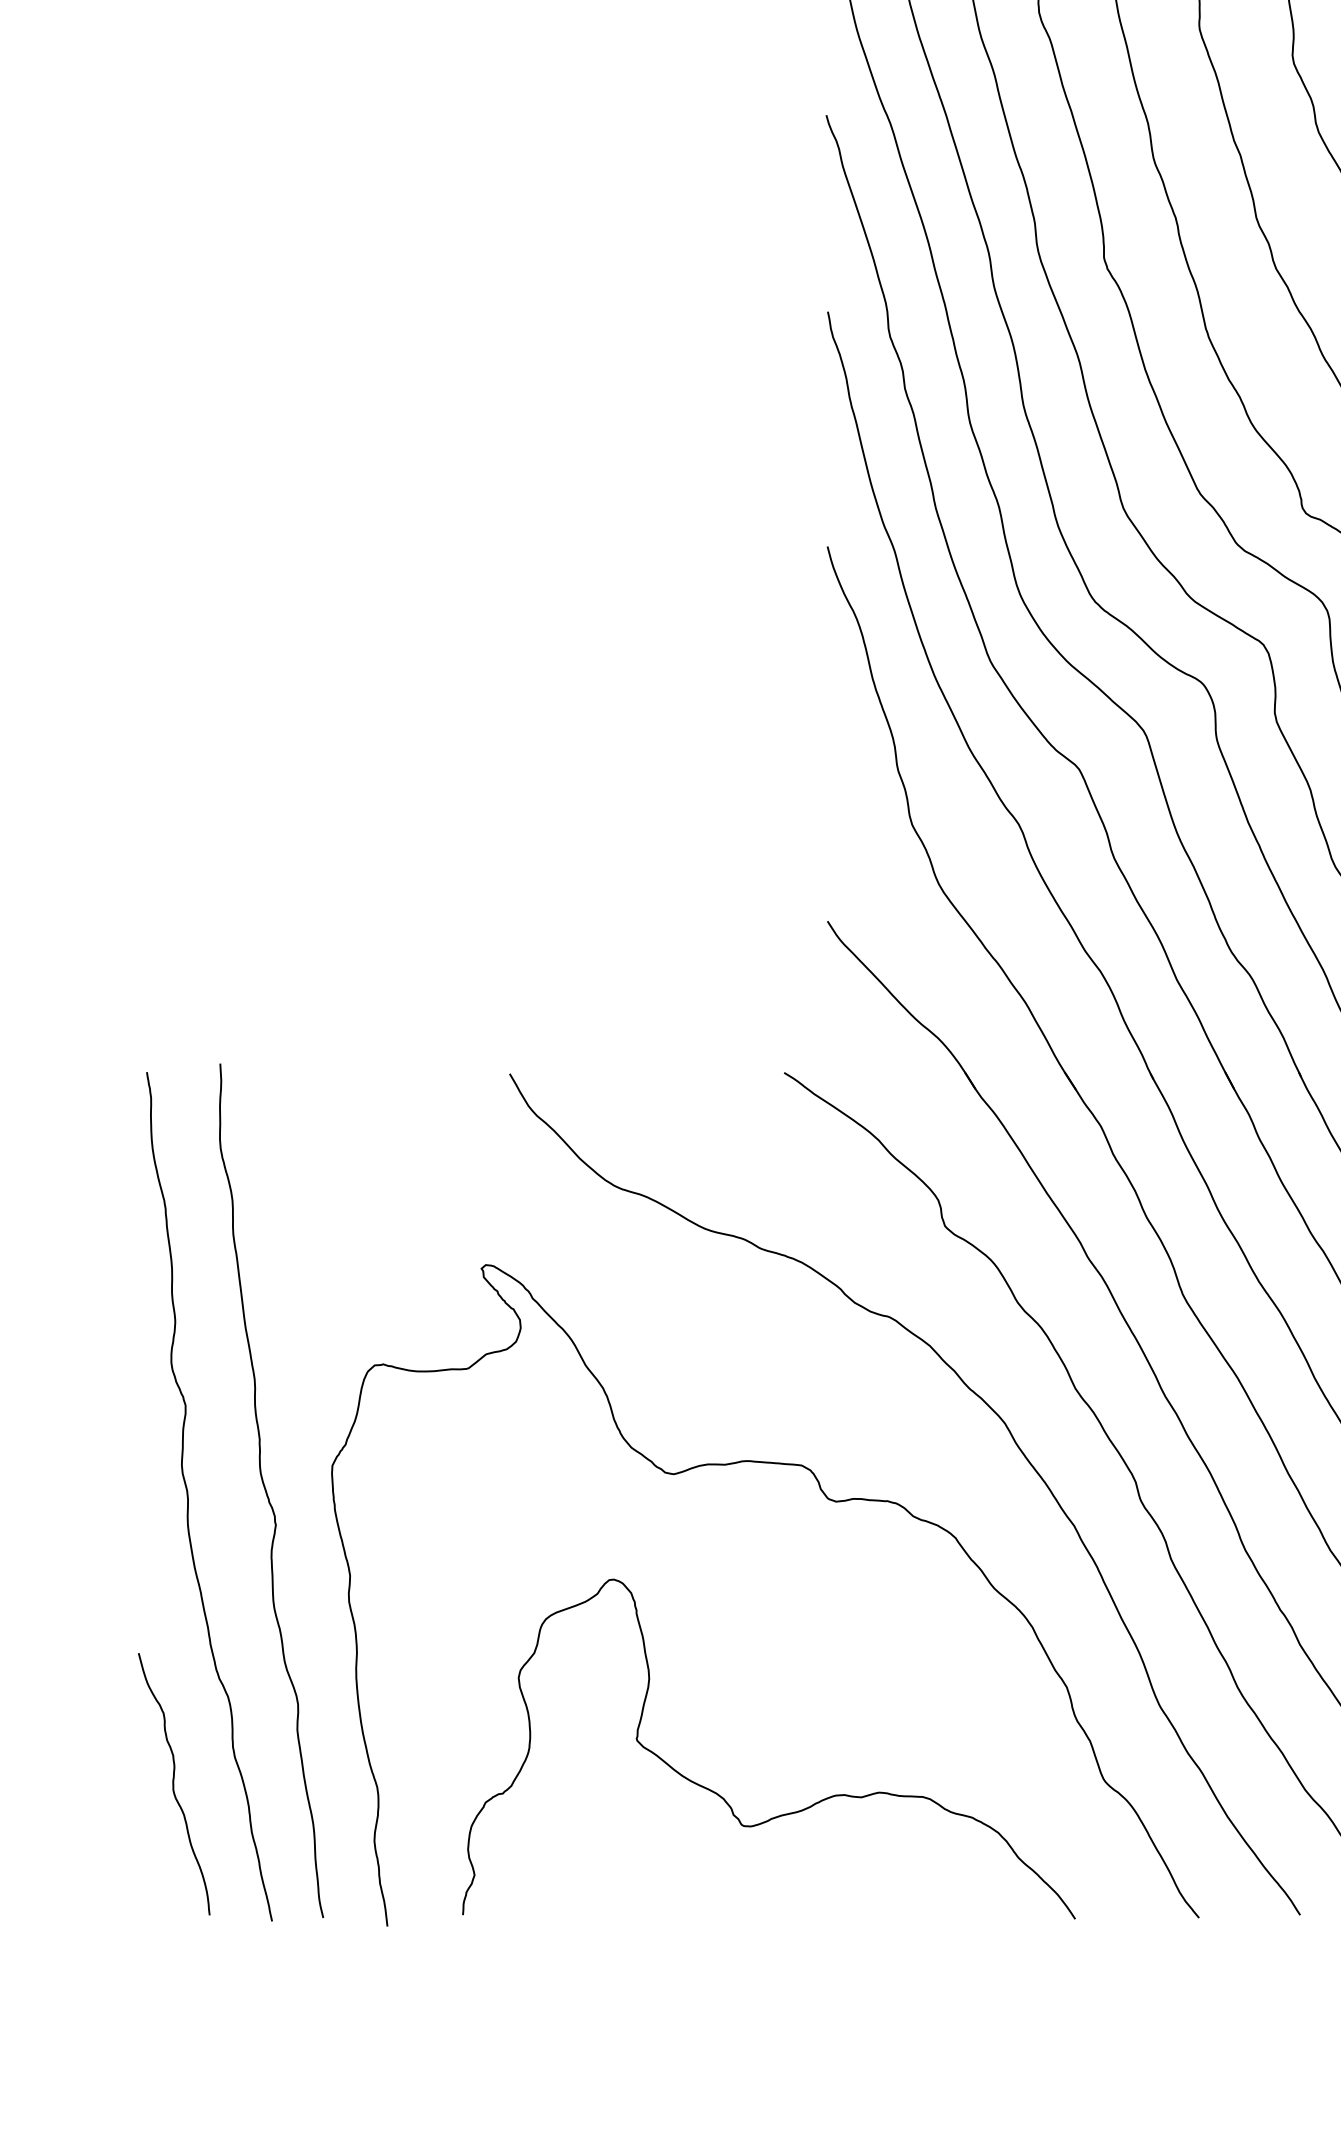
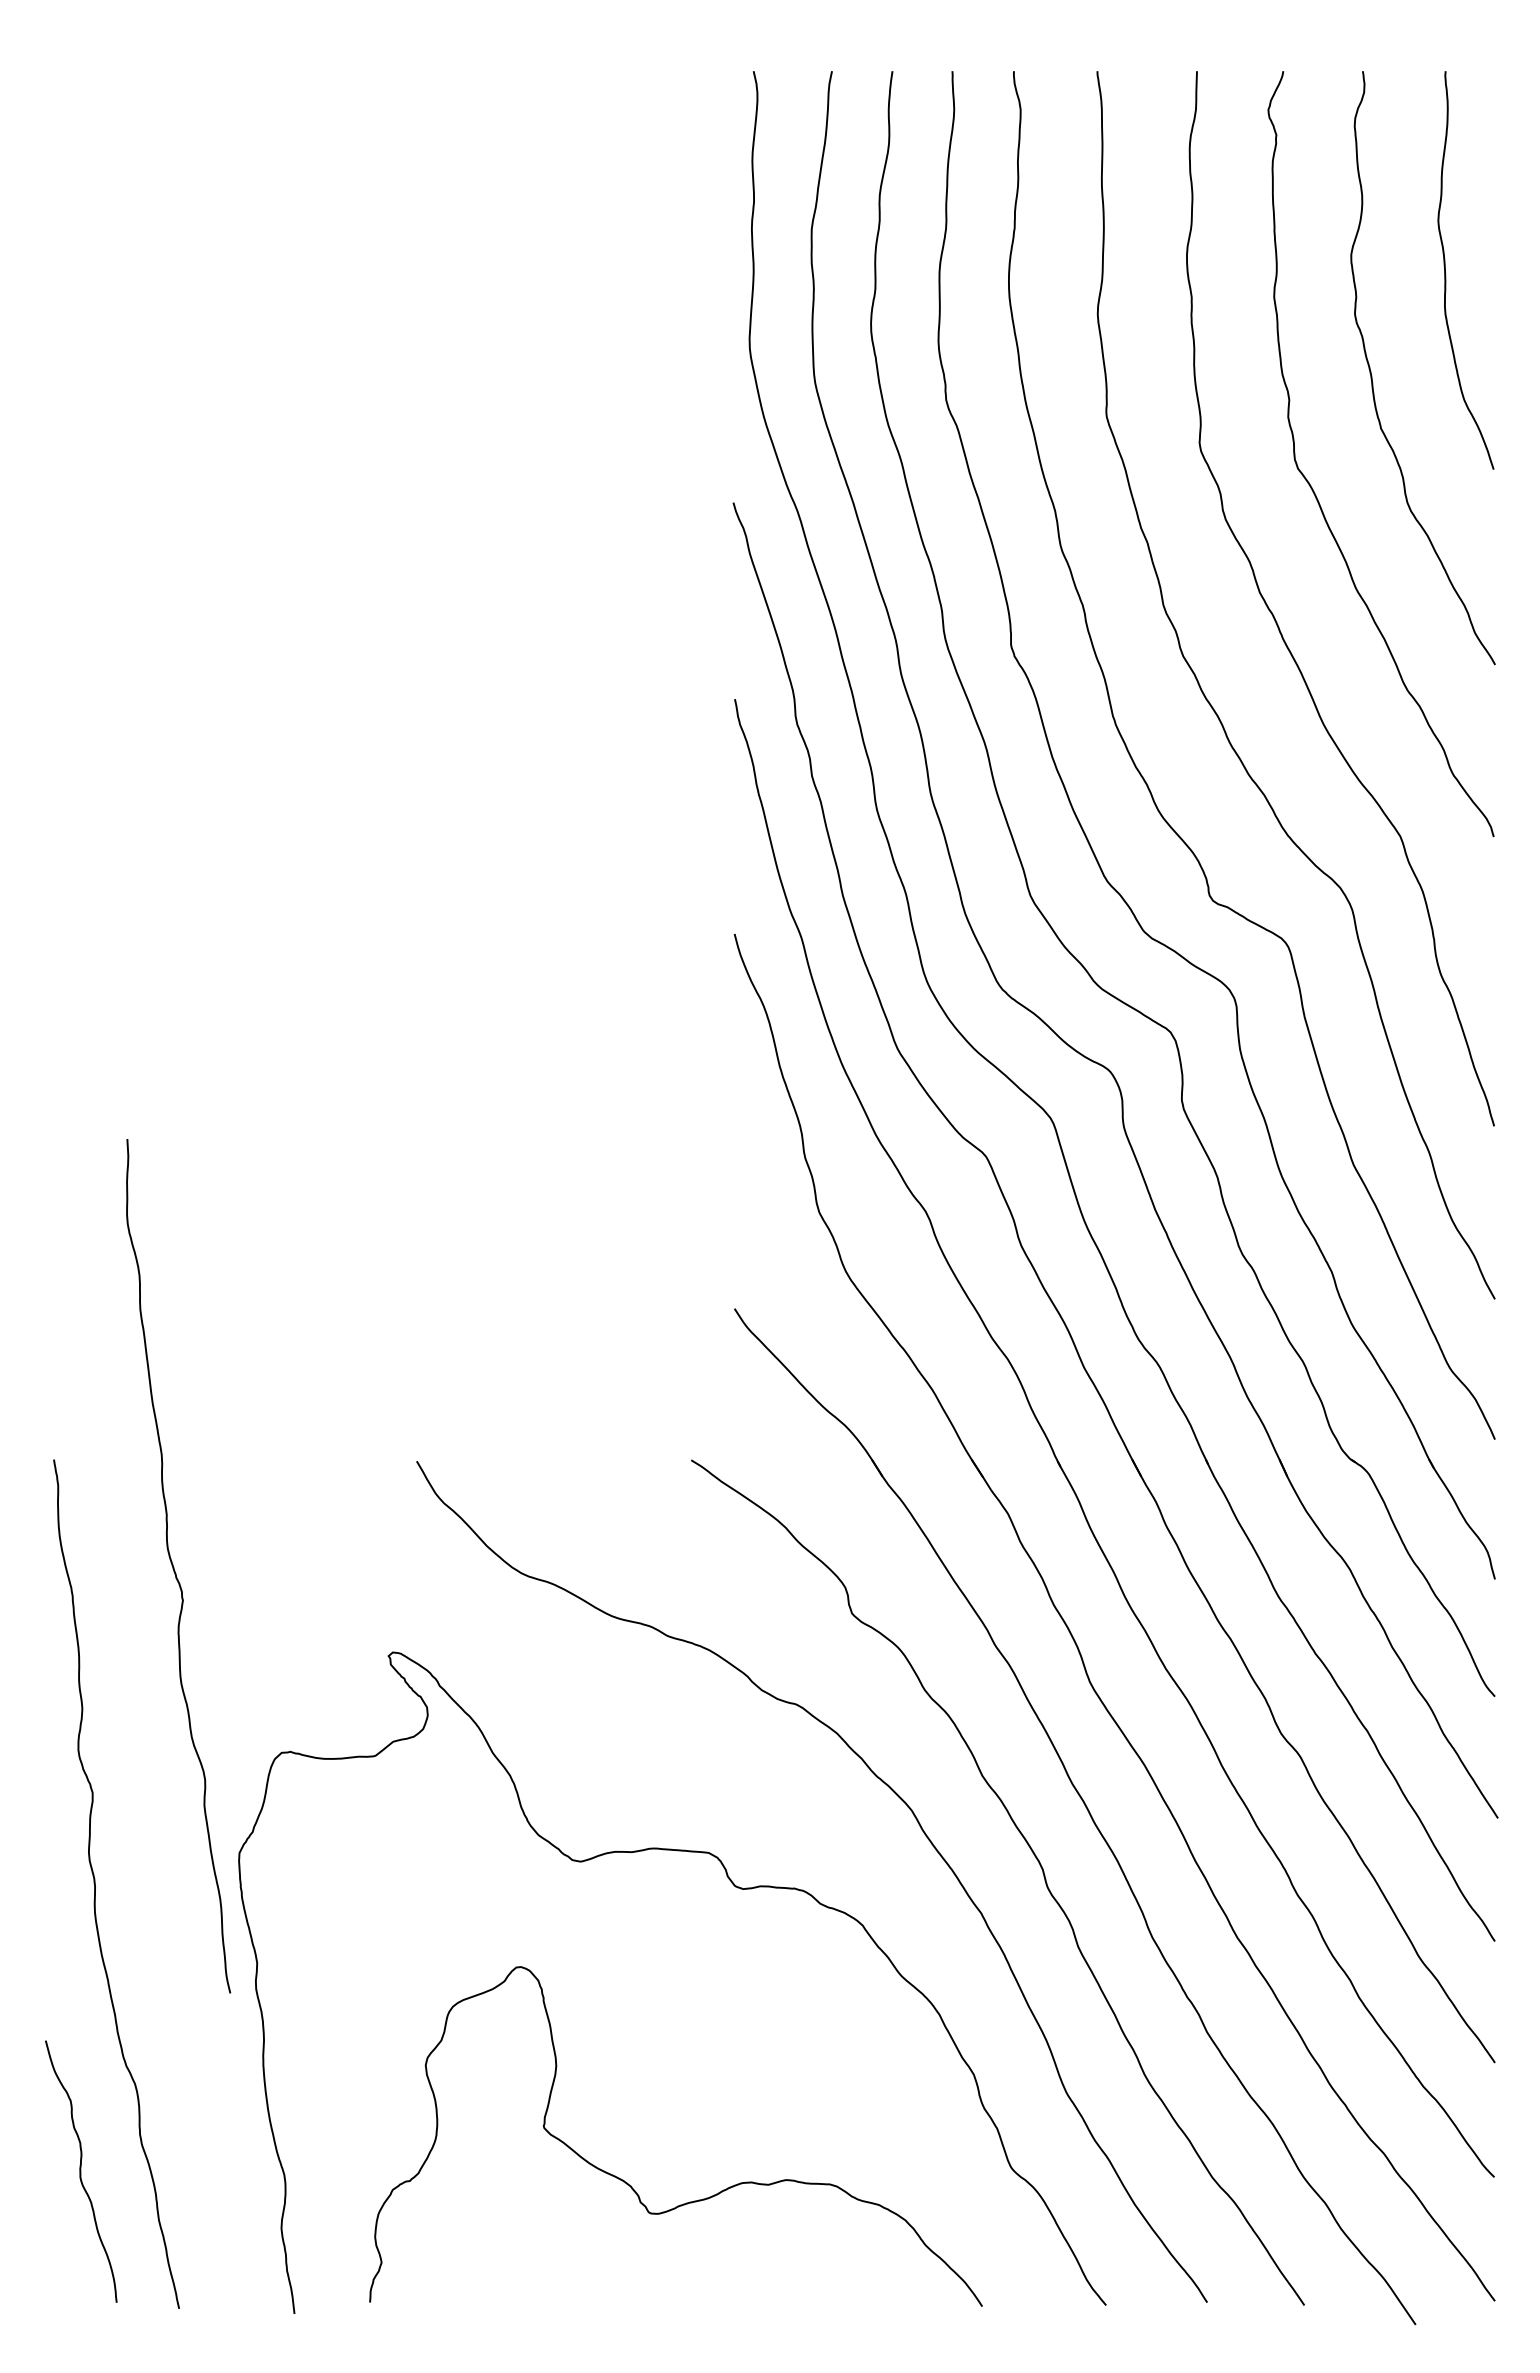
curve: (267, 1492) -> (174, 1567), moved

